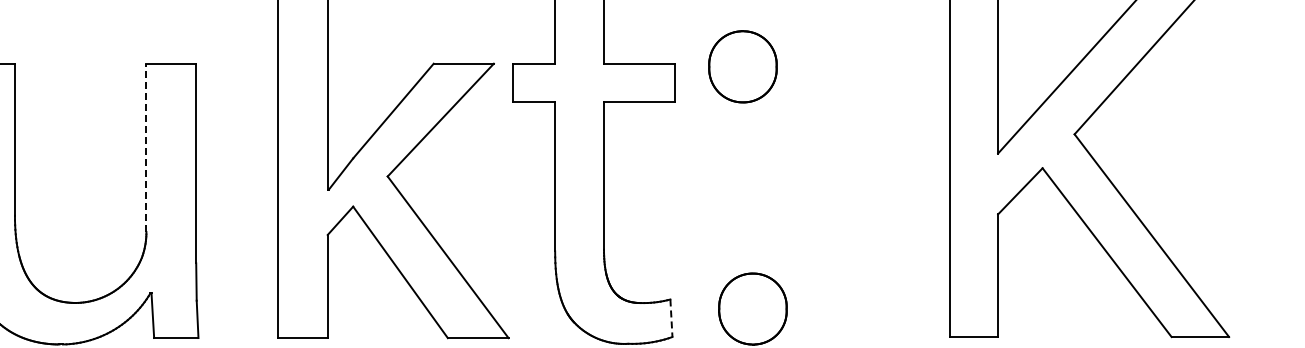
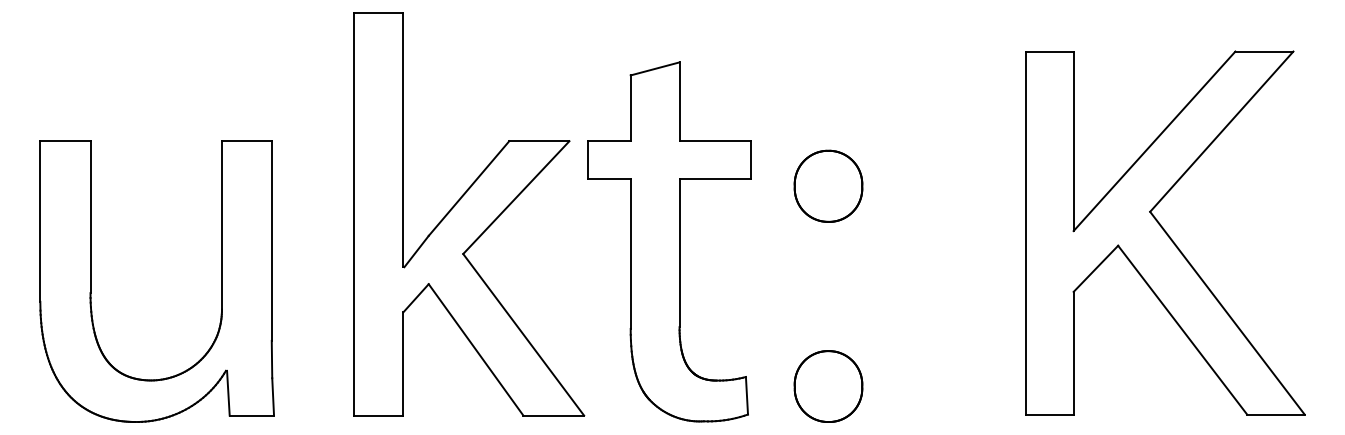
part: (742, 65) -> (828, 185), moved
line: (145, 146) -> (221, 224), dashed -> solid
line: (670, 317) -> (746, 395), dashed -> solid

